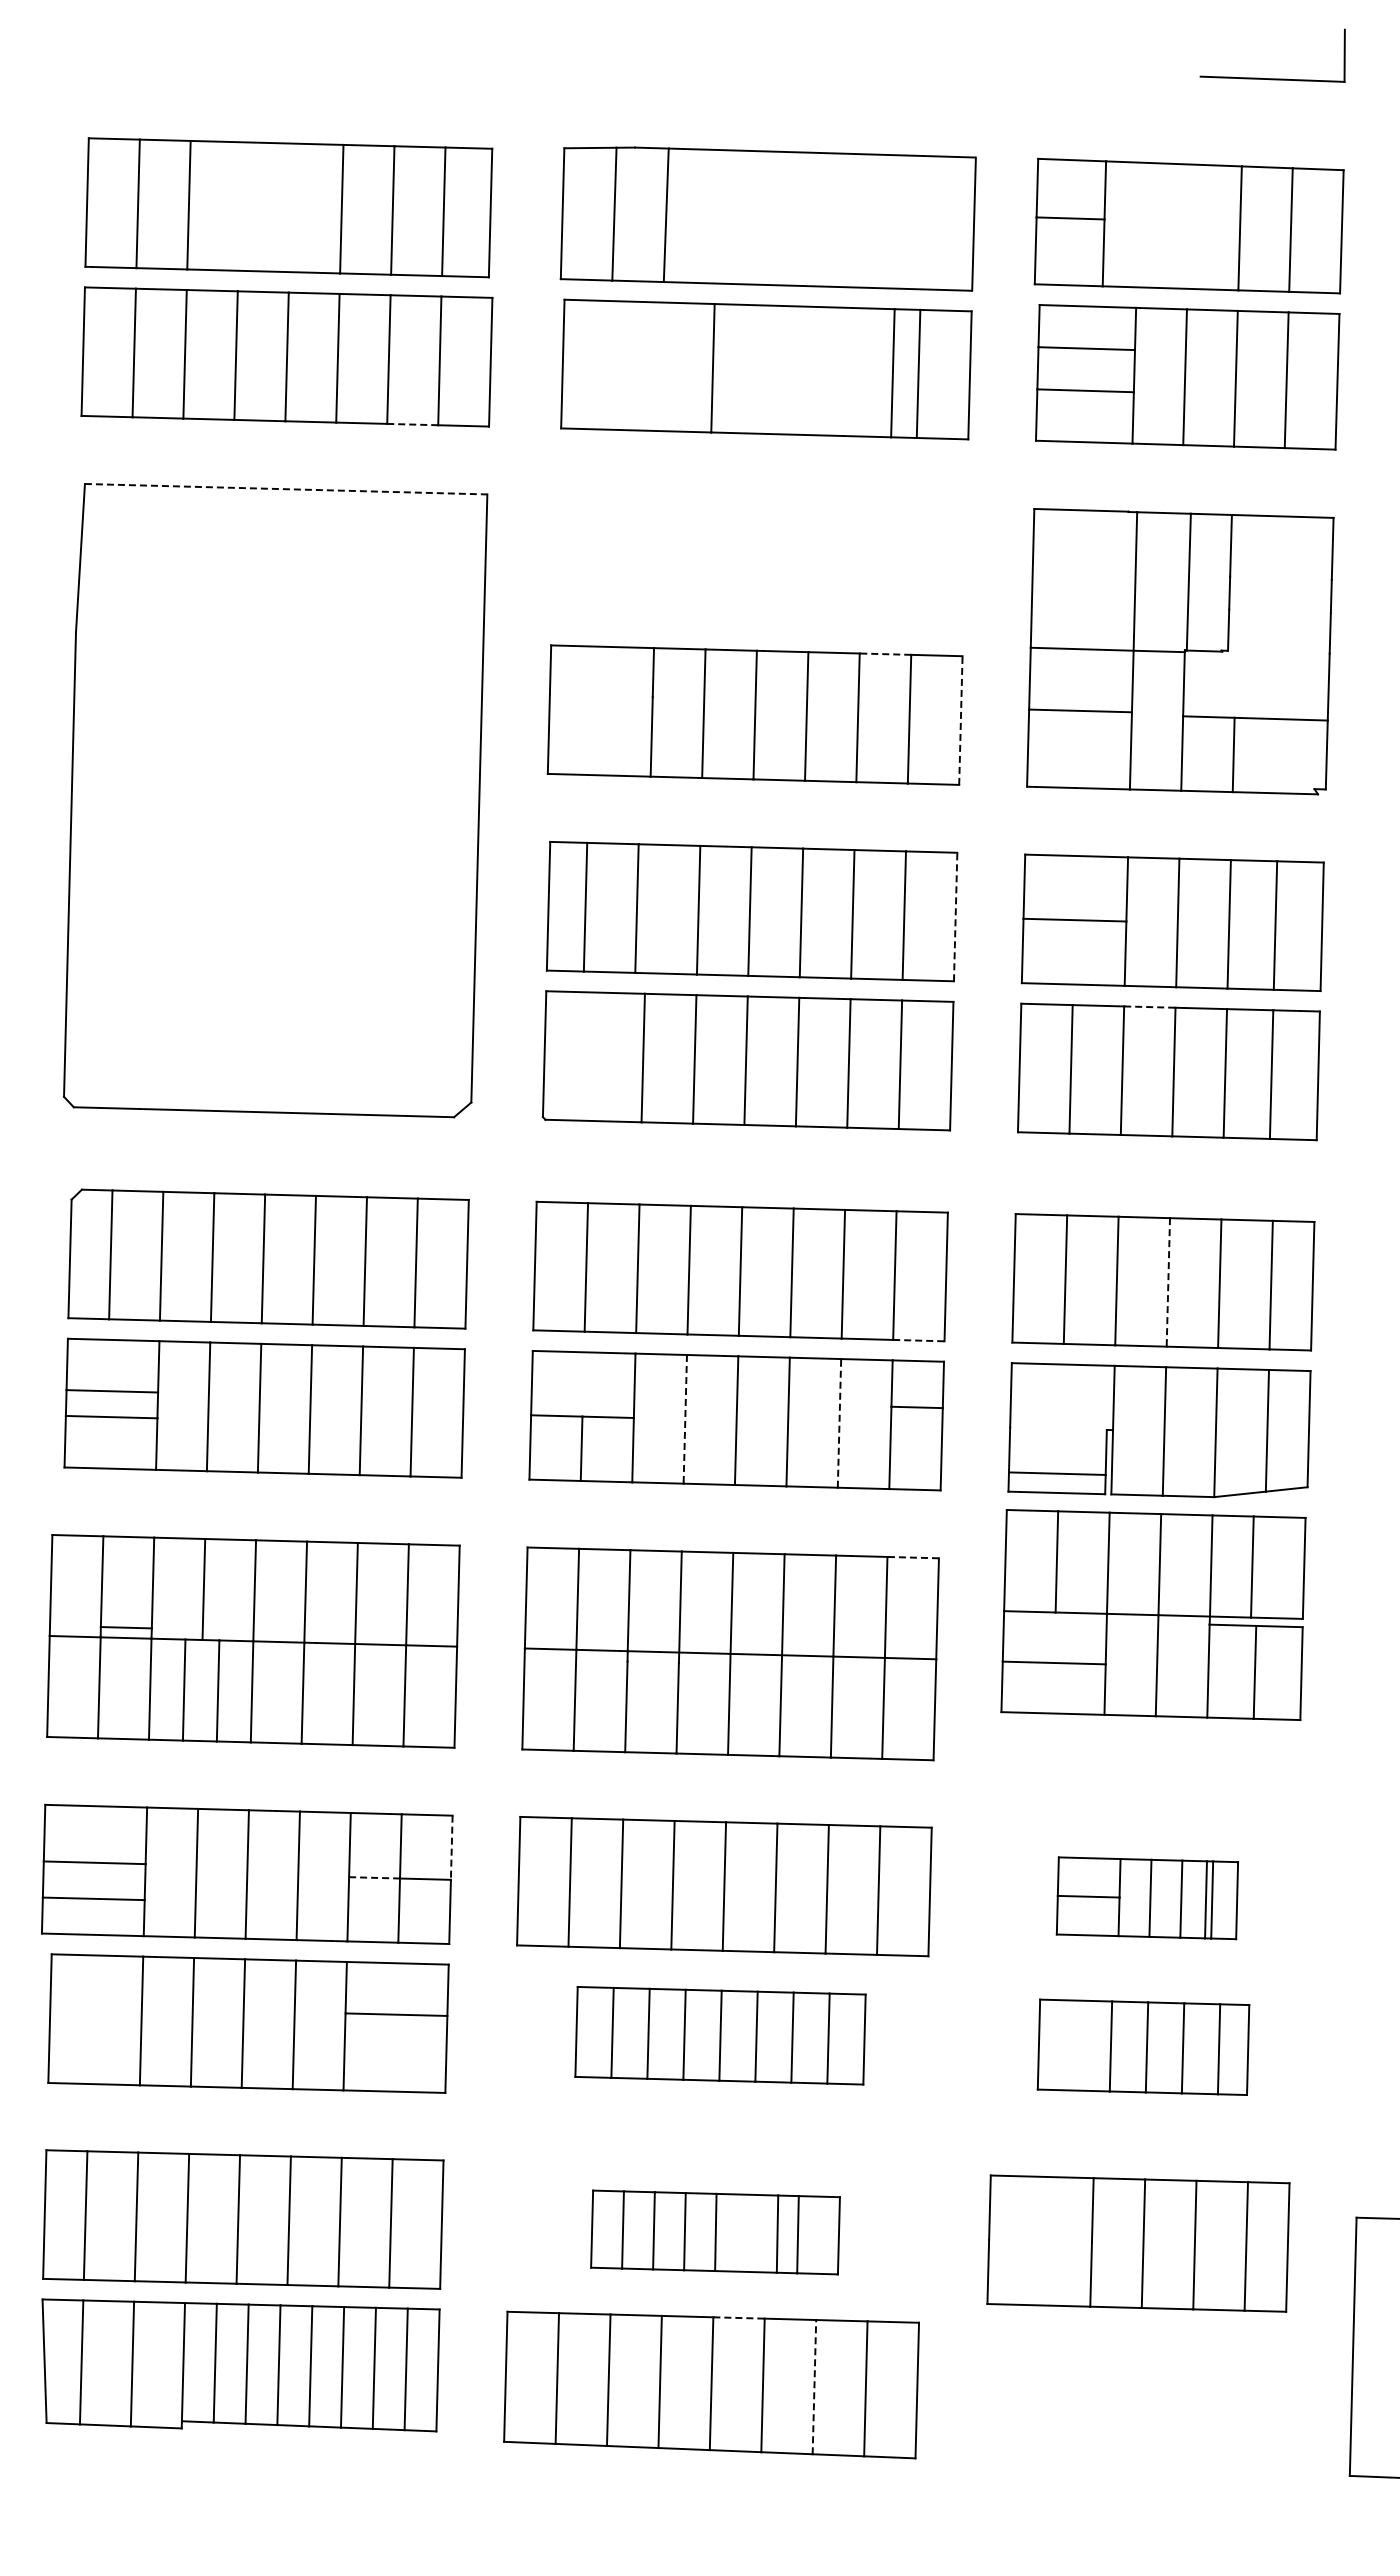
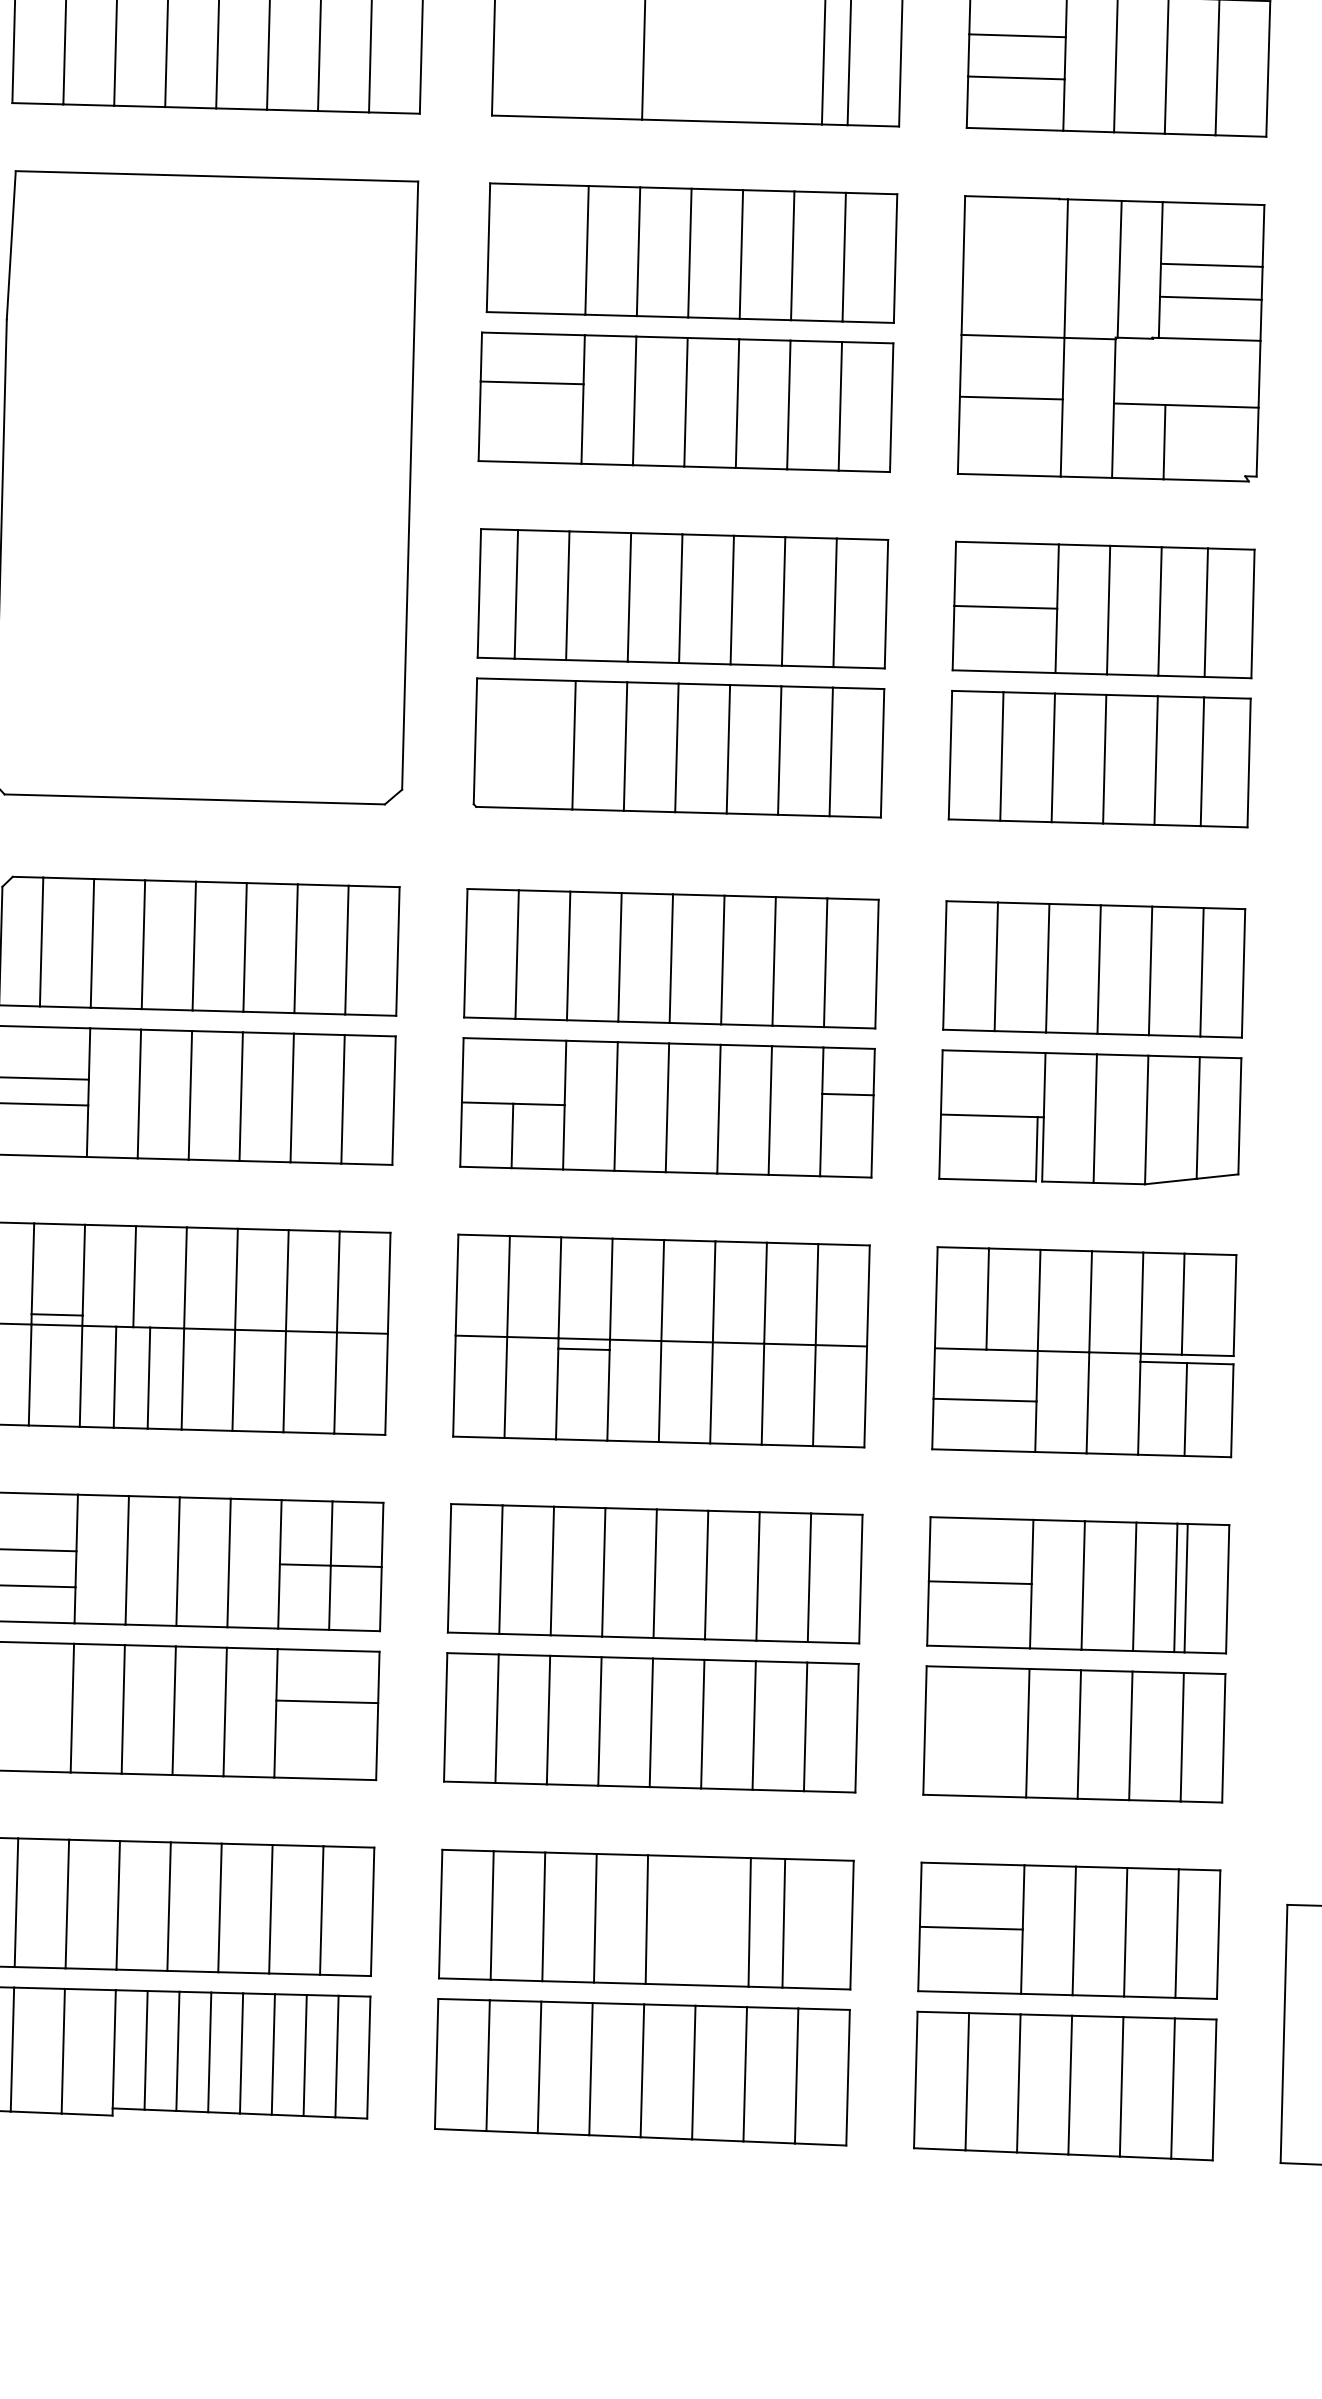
line: (412, 424) -> (343, 111), dashed -> solid
line: (286, 489) -> (217, 176), dashed -> solid
part: (761, 565) -> (692, 252), added
line: (1280, 577) -> (1211, 264), added
line: (1279, 610) -> (1210, 297), added
line: (1278, 651) -> (1209, 338), added
line: (885, 654) -> (816, 341), dashed -> solid
line: (600, 695) -> (531, 382), added
line: (960, 720) -> (891, 407), dashed -> solid
line: (955, 916) -> (886, 603), dashed -> solid
line: (1149, 1007) -> (1080, 694), dashed -> solid
line: (1168, 1282) -> (1099, 969), dashed -> solid
line: (918, 1340) -> (849, 1027), dashed -> solid
line: (685, 1419) -> (616, 1106), dashed -> solid
line: (839, 1422) -> (770, 1109), dashed -> solid
line: (1057, 1473) -> (989, 1115), moved
line: (913, 1557) -> (844, 1244), dashed -> solid
part: (1153, 1614) -> (1084, 1351), moved
line: (652, 1661) -> (583, 1348), added
line: (451, 1848) -> (382, 1535), dashed -> solid
line: (375, 1877) -> (306, 1564), dashed -> solid
part: (1147, 1898) -> (1078, 1585), size x1.67
part: (720, 2035) -> (651, 1722), size x1.43
part: (1143, 2047) -> (1074, 1734), size x1.43
part: (715, 2232) -> (646, 1919), size x1.67
line: (1040, 2240) -> (971, 1927), added
line: (739, 2317) -> (670, 2004), dashed -> solid
line: (814, 2386) -> (745, 2073), dashed -> solid
part: (1134, 2398) -> (1065, 2085), added

